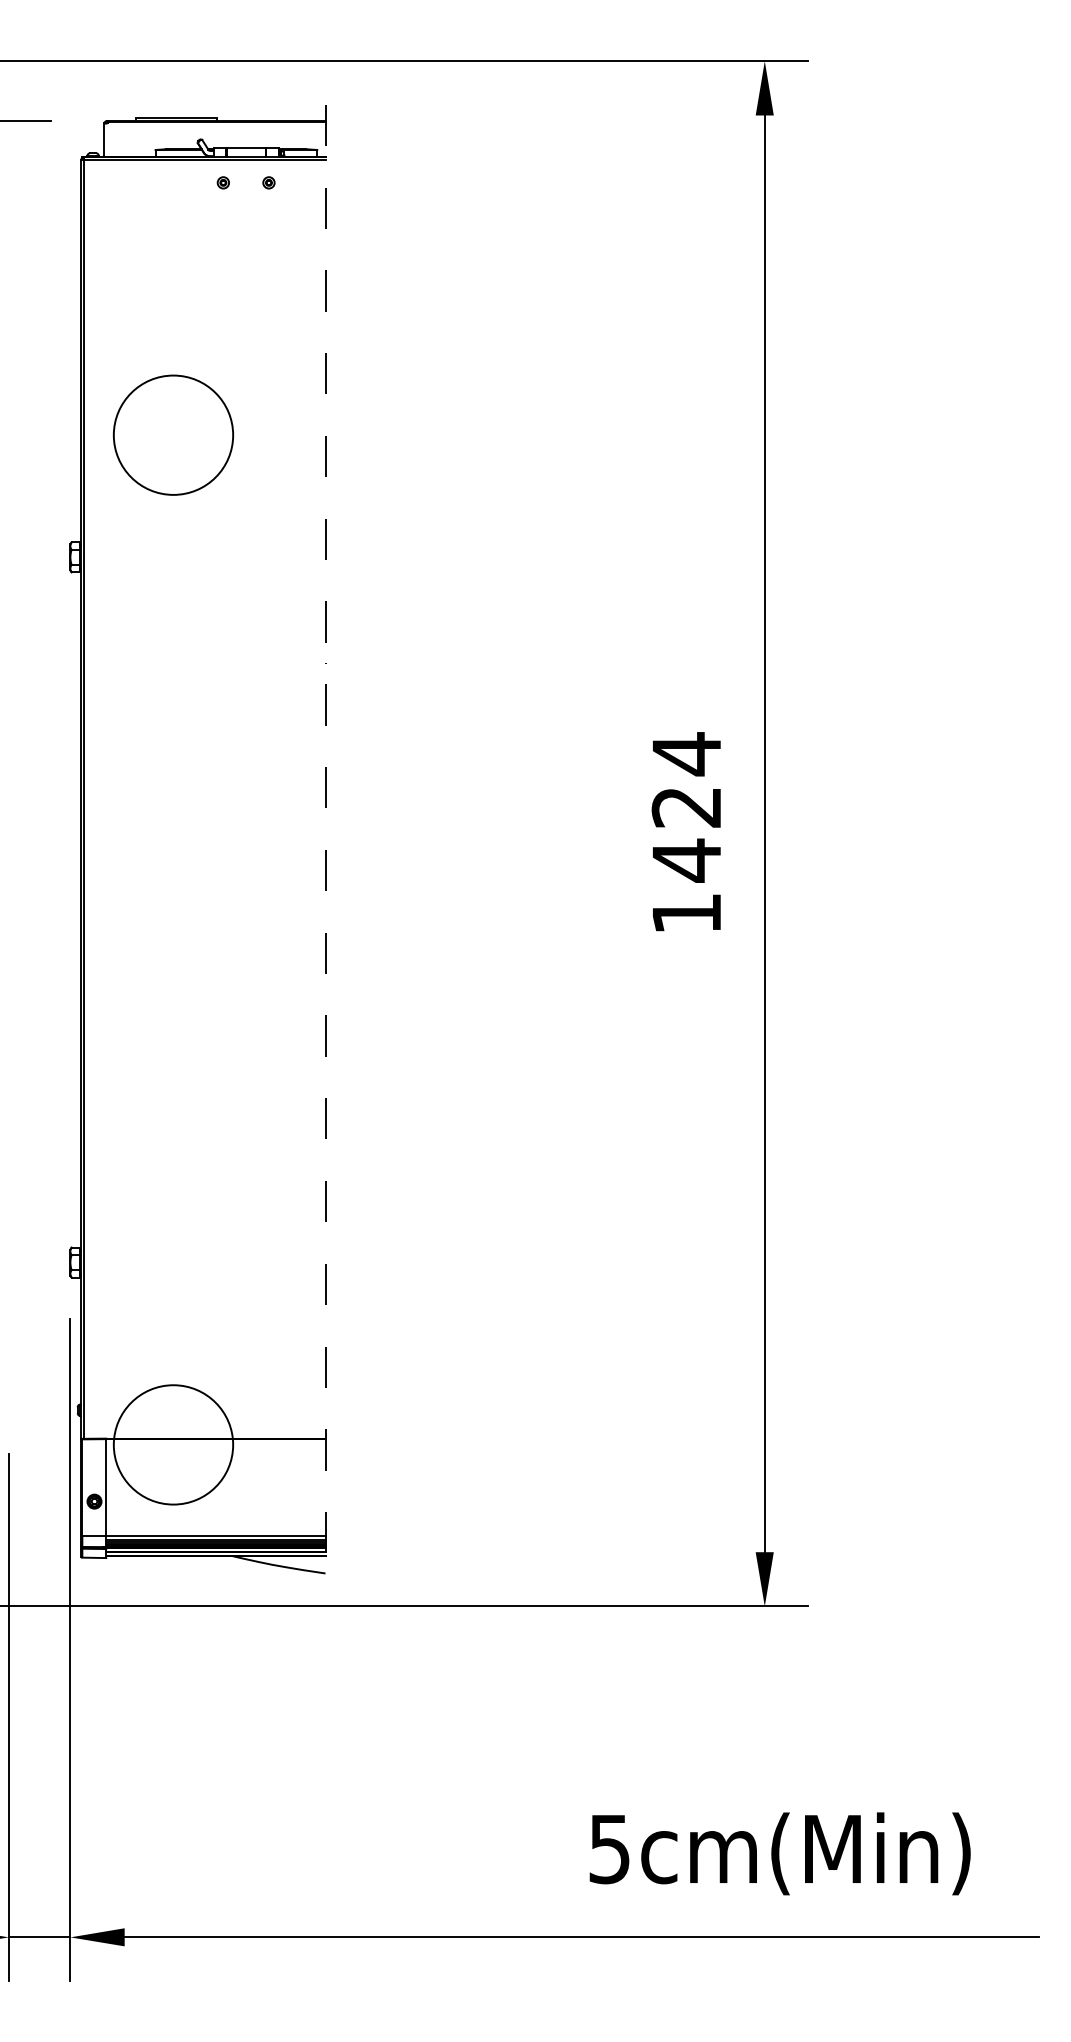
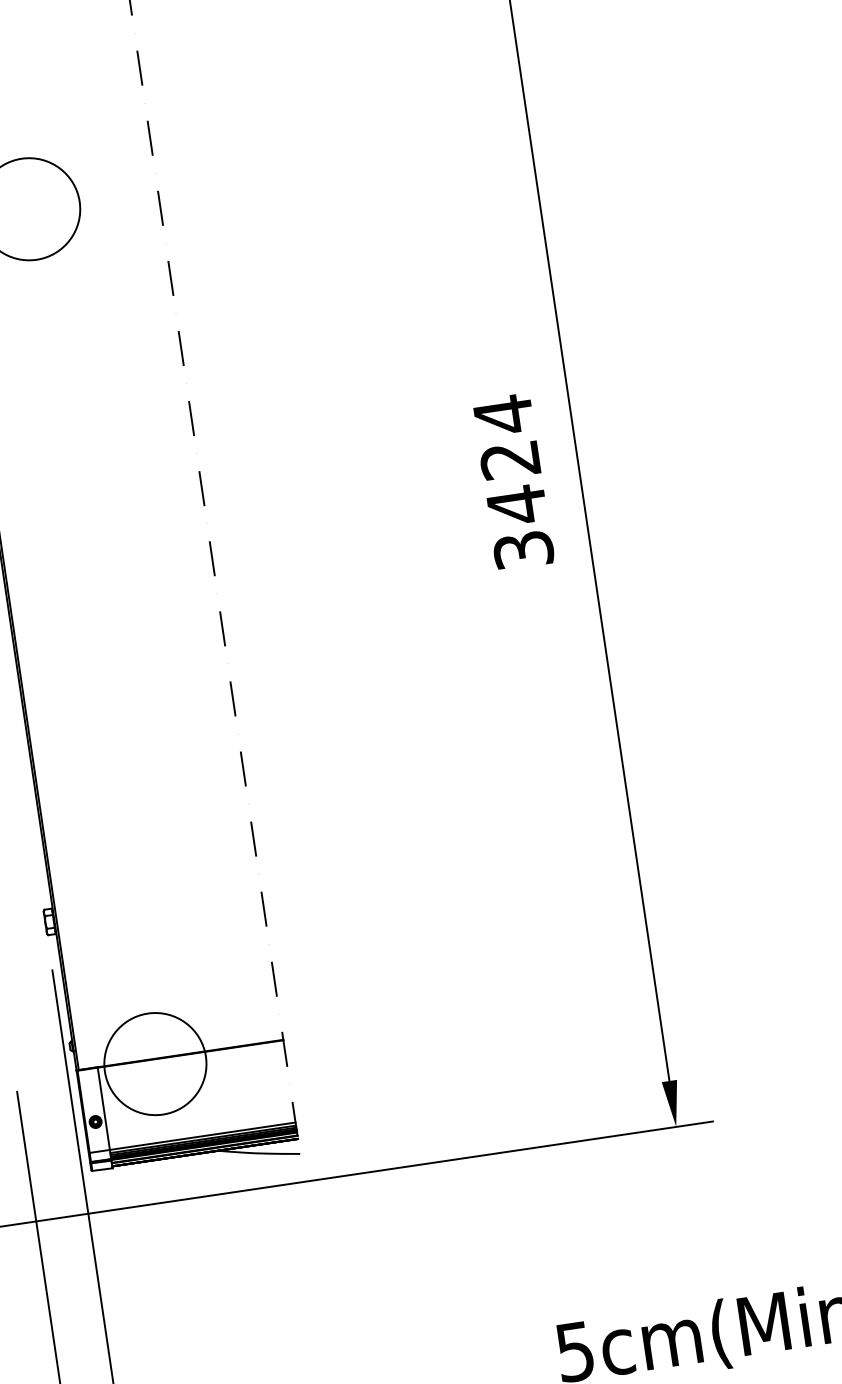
text: (686, 913) -> (523, 550), 1424 -> 3424

